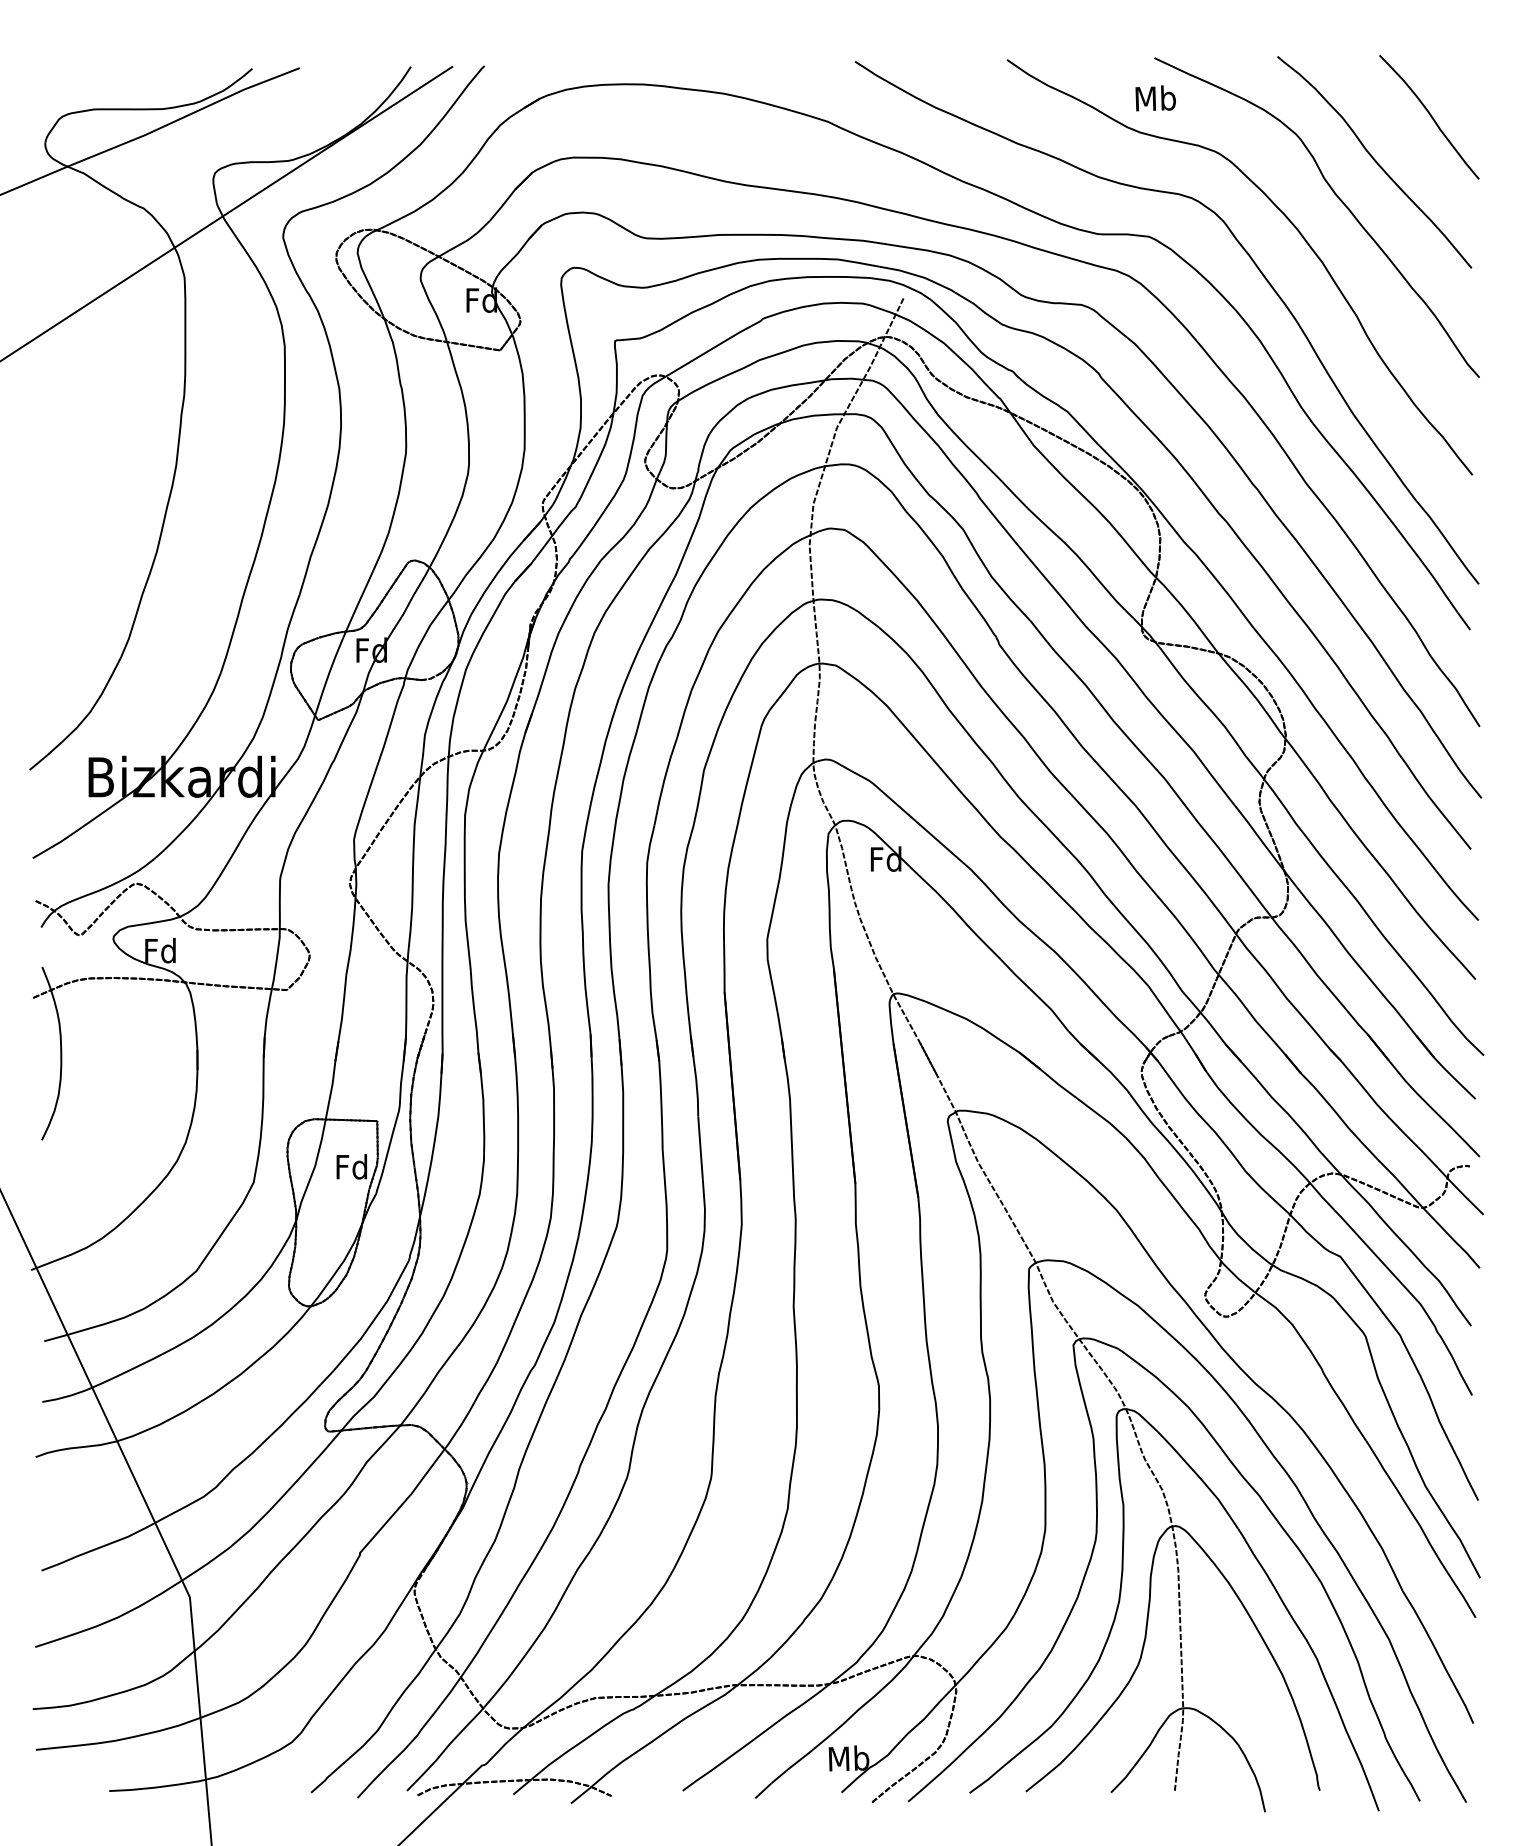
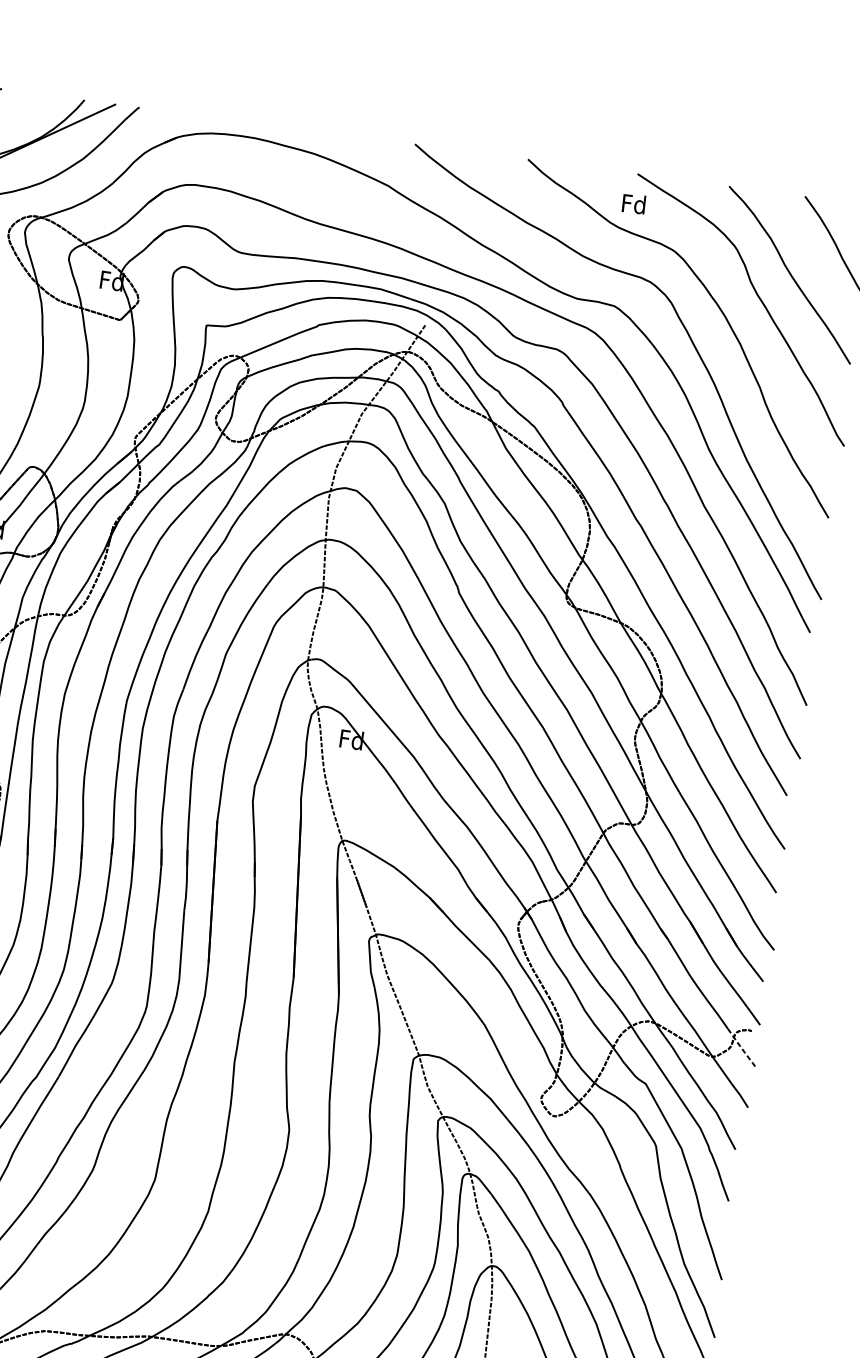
text: (1155, 98) -> (634, 204), Mb -> Fd
line: (1460, 1192) -> (742, 1049), solid -> dashed

